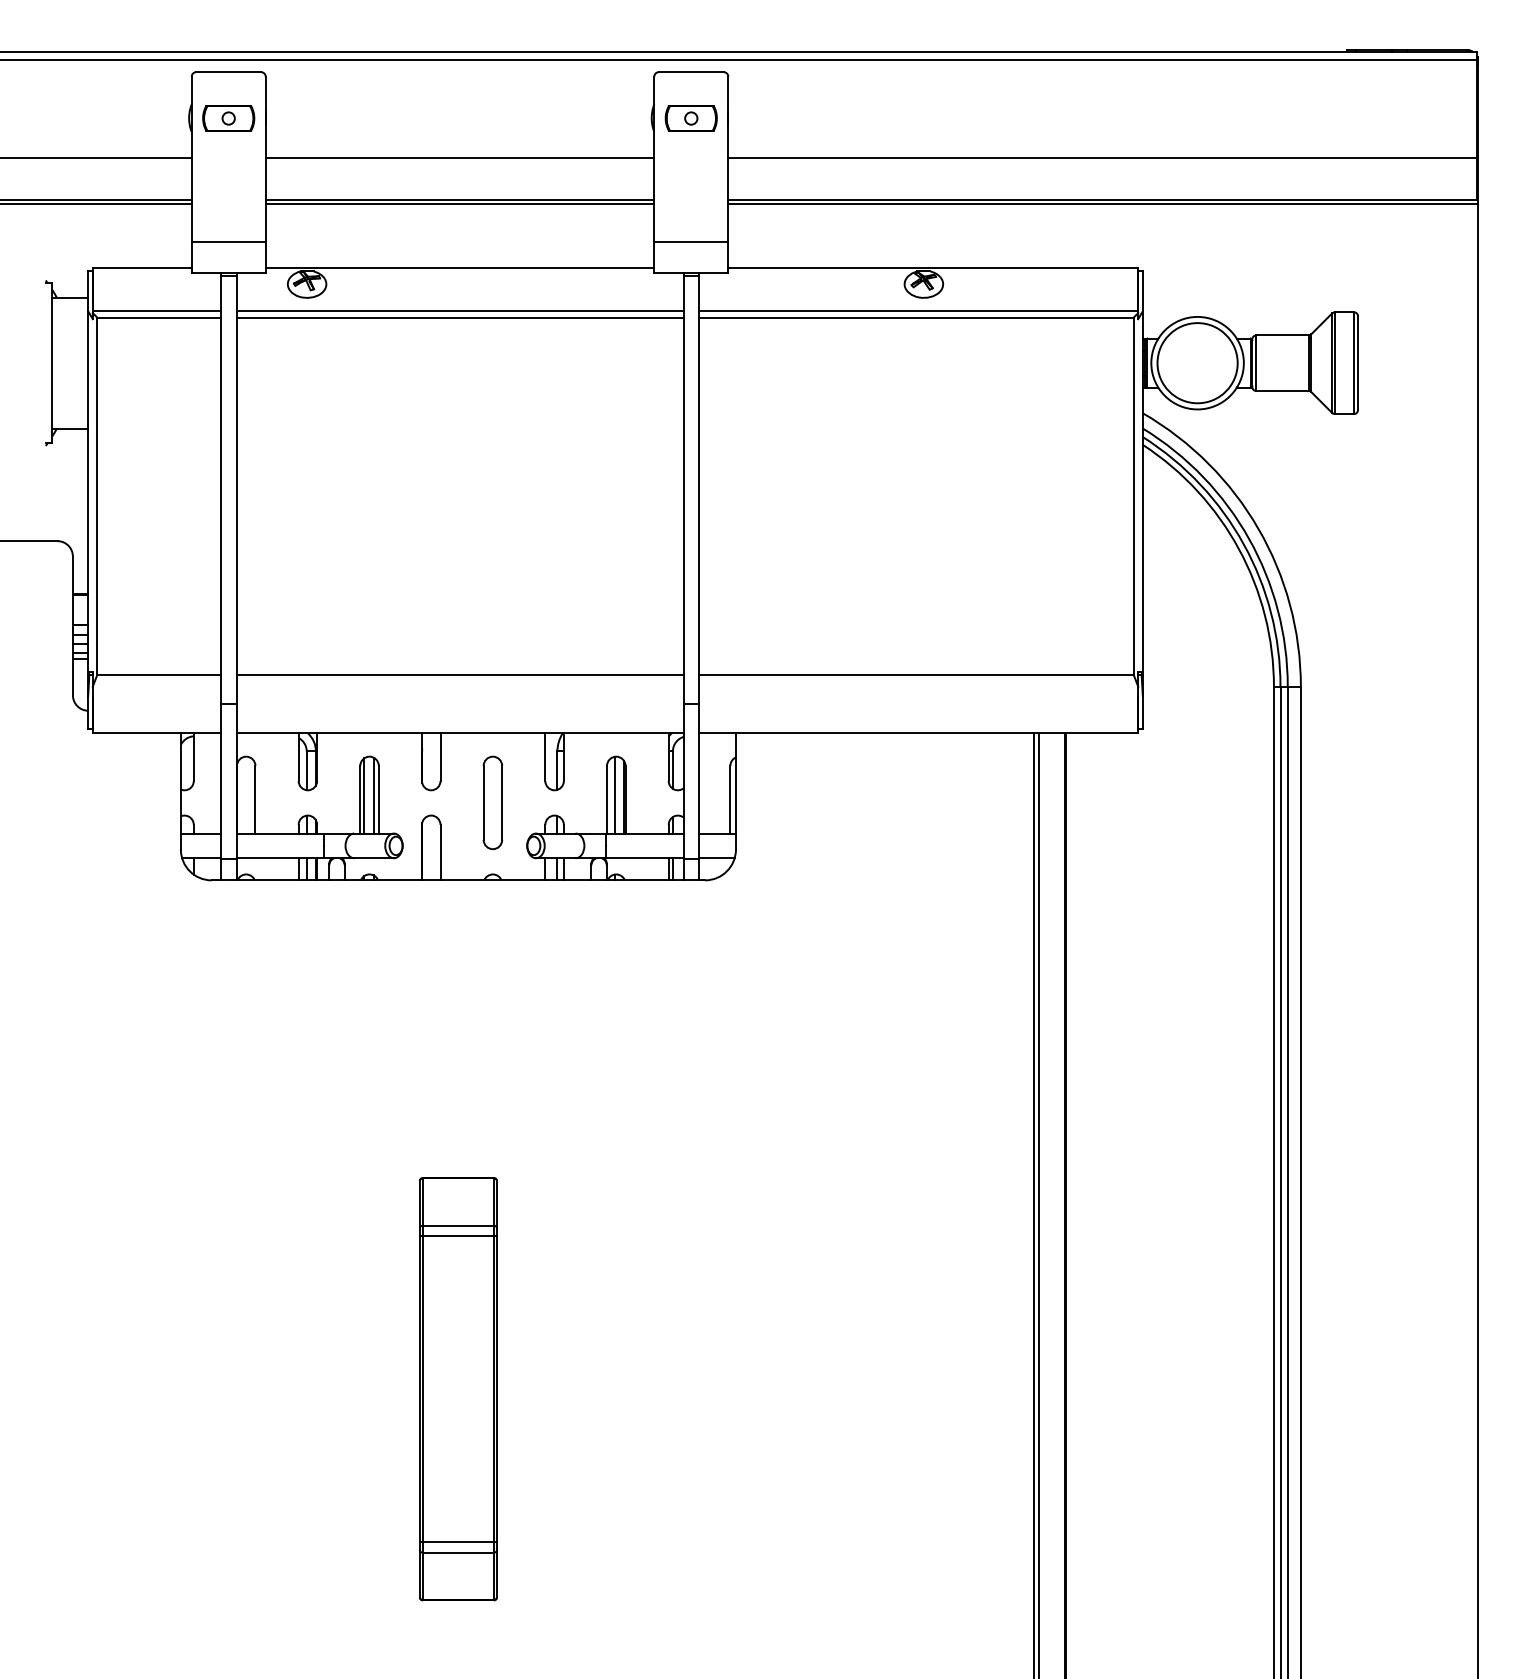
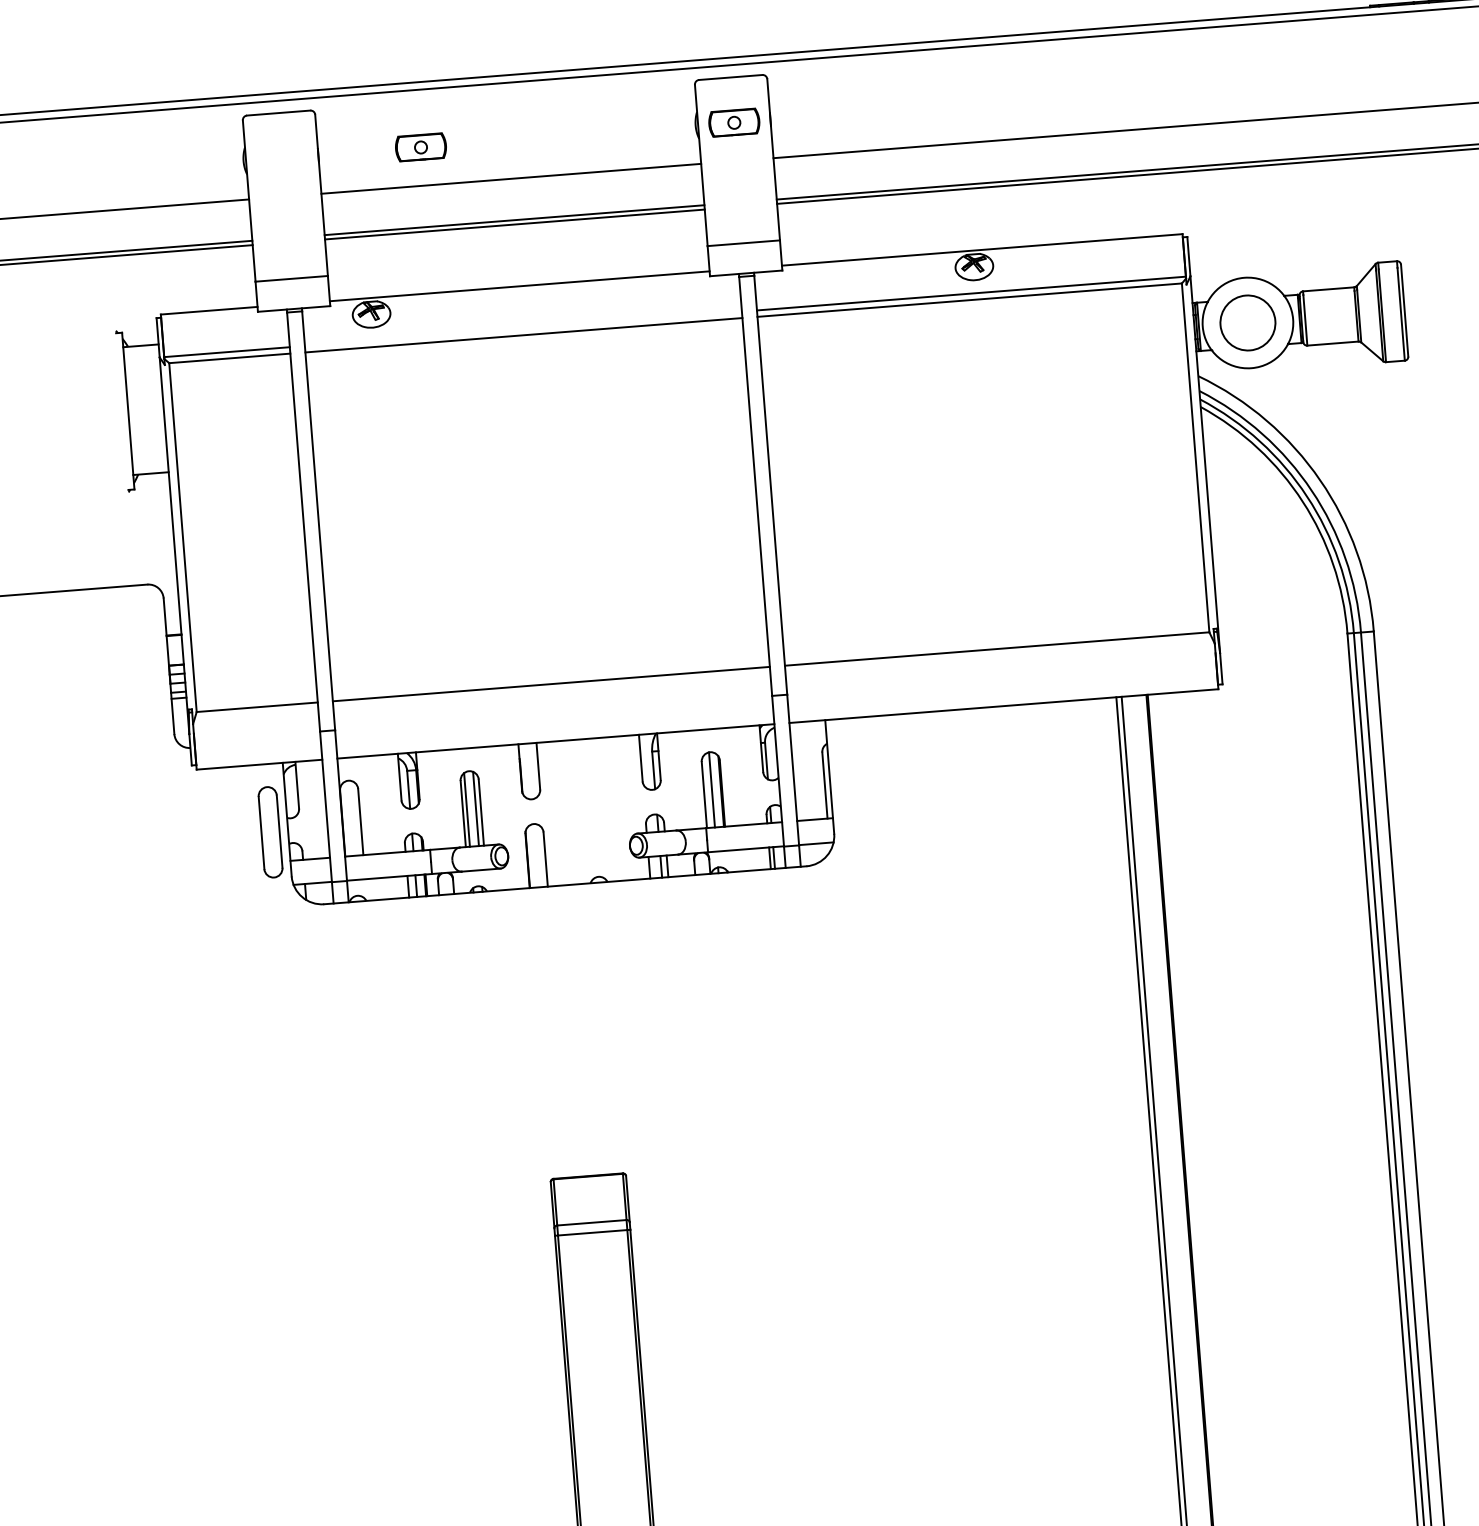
part: (228, 118) -> (420, 147), moved
line: (459, 311) -> (522, 329), removed
circle: (1197, 363) -> (1247, 323), size x0.7
part: (492, 802) -> (270, 831), moved

